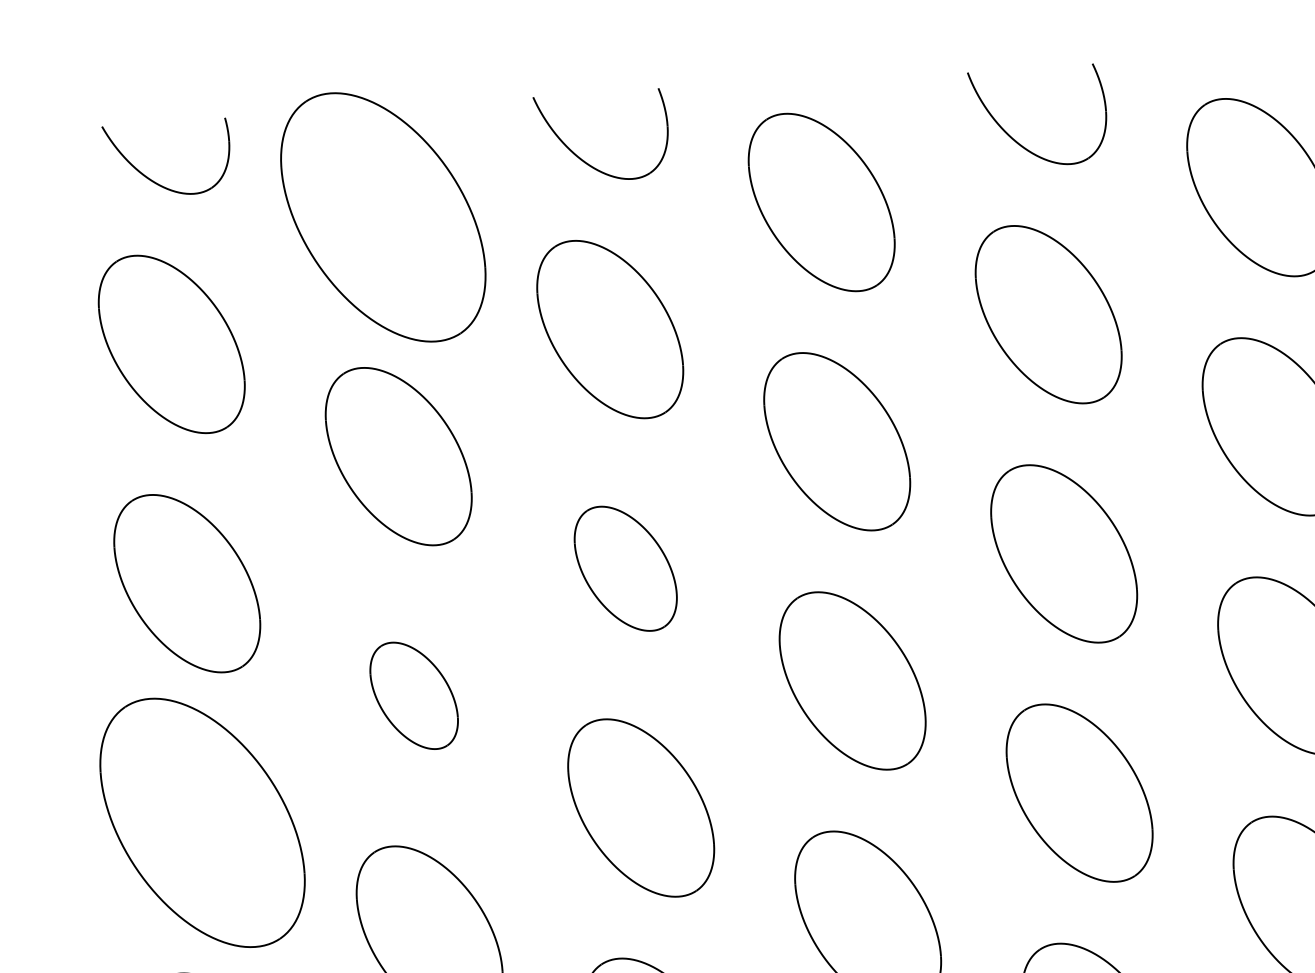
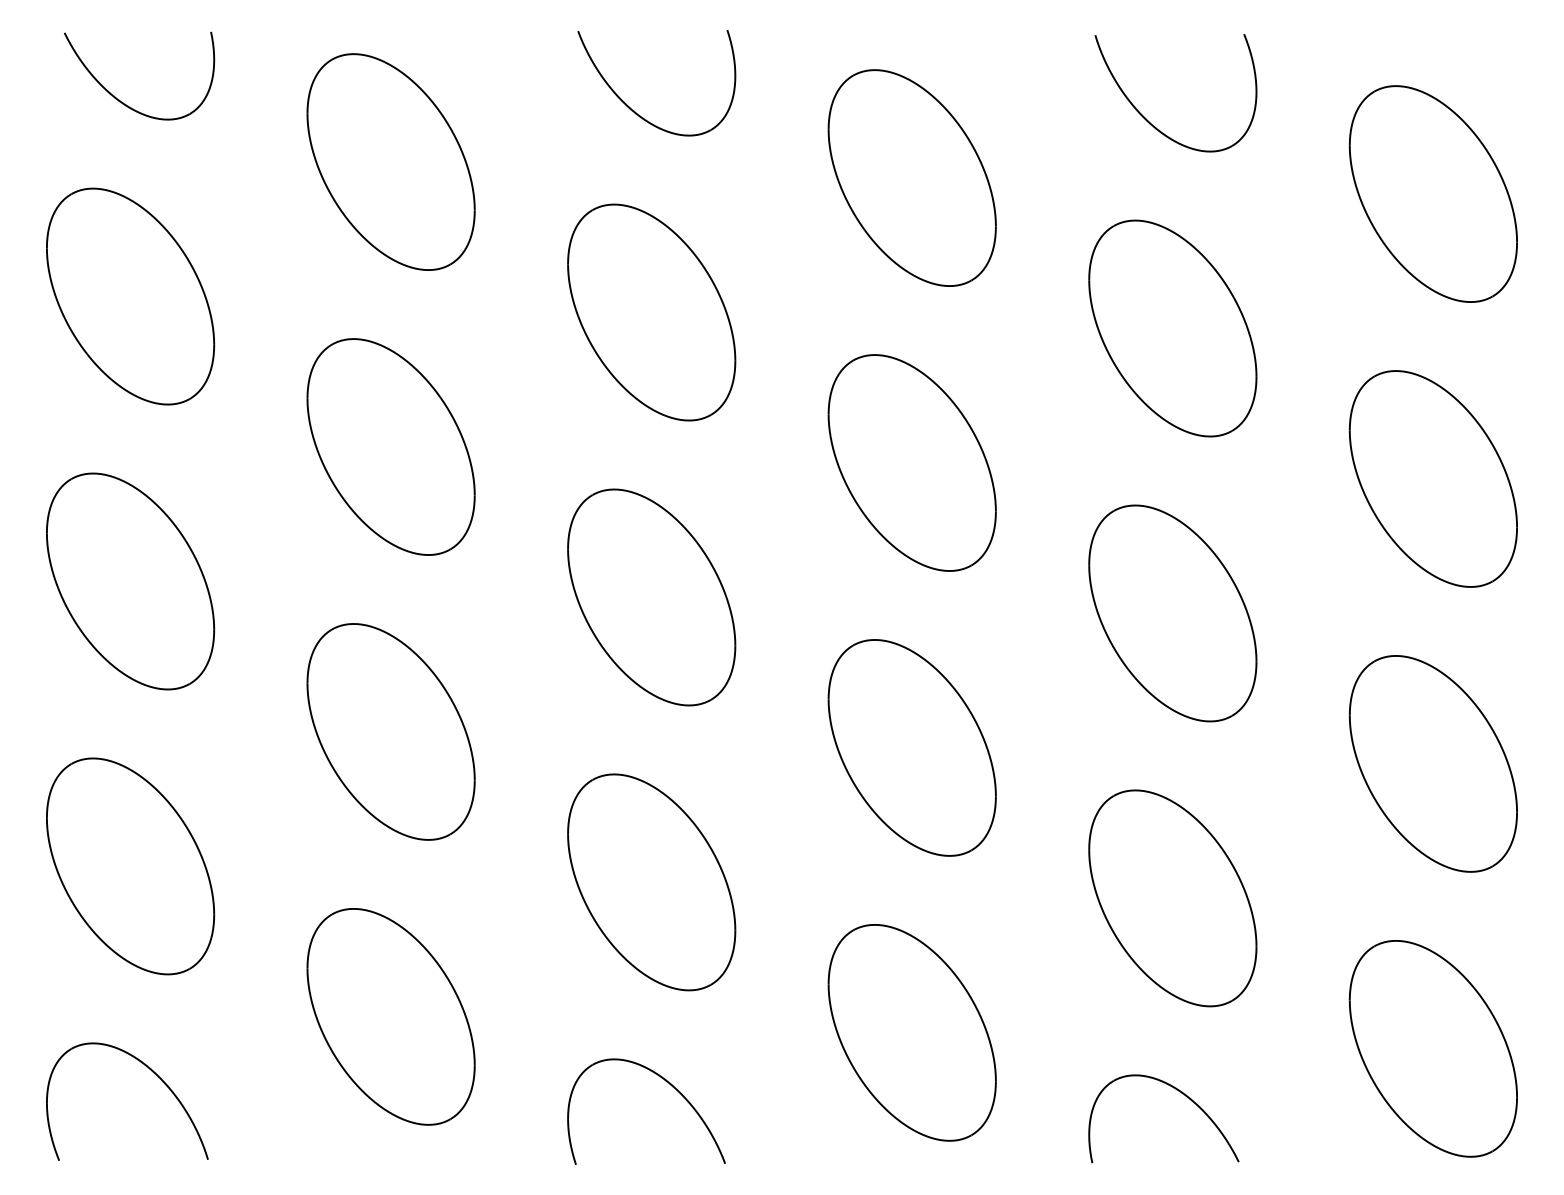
part: (382, 216) -> (390, 161), size x0.71
part: (625, 568) -> (651, 597), size x1.43
part: (413, 695) -> (390, 731), size x1.67
part: (202, 822) -> (130, 866), size x0.71

